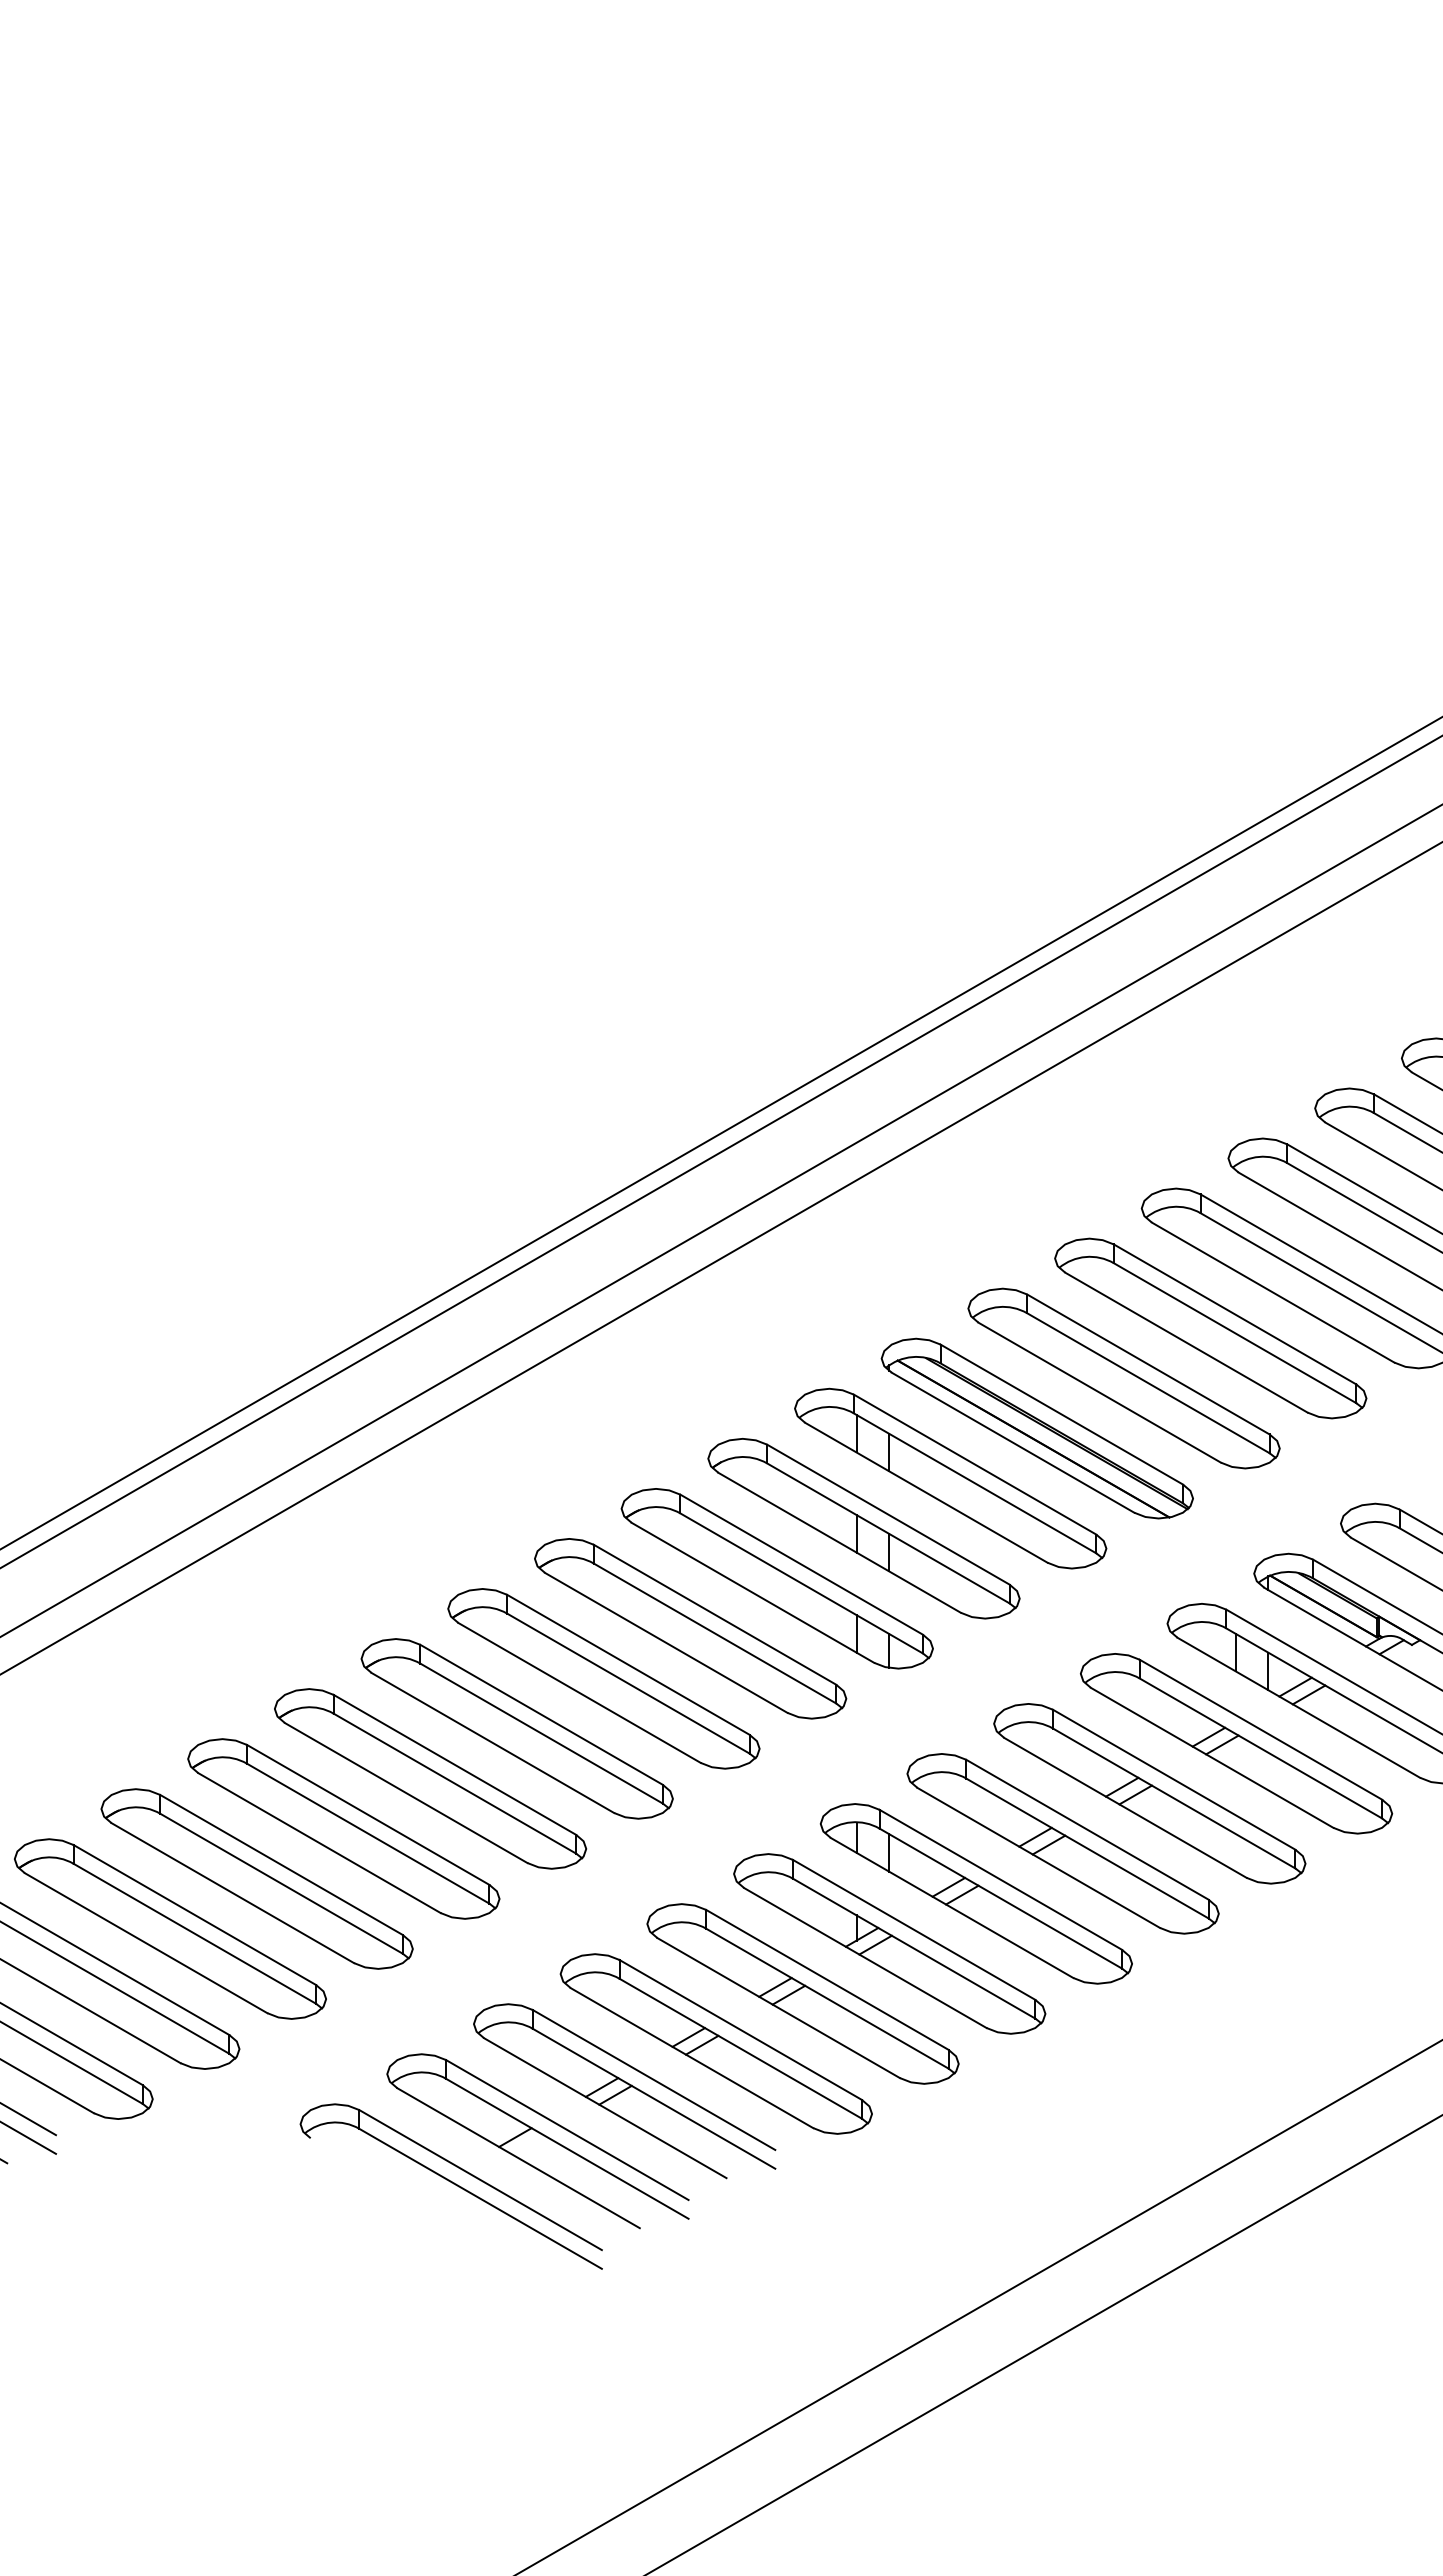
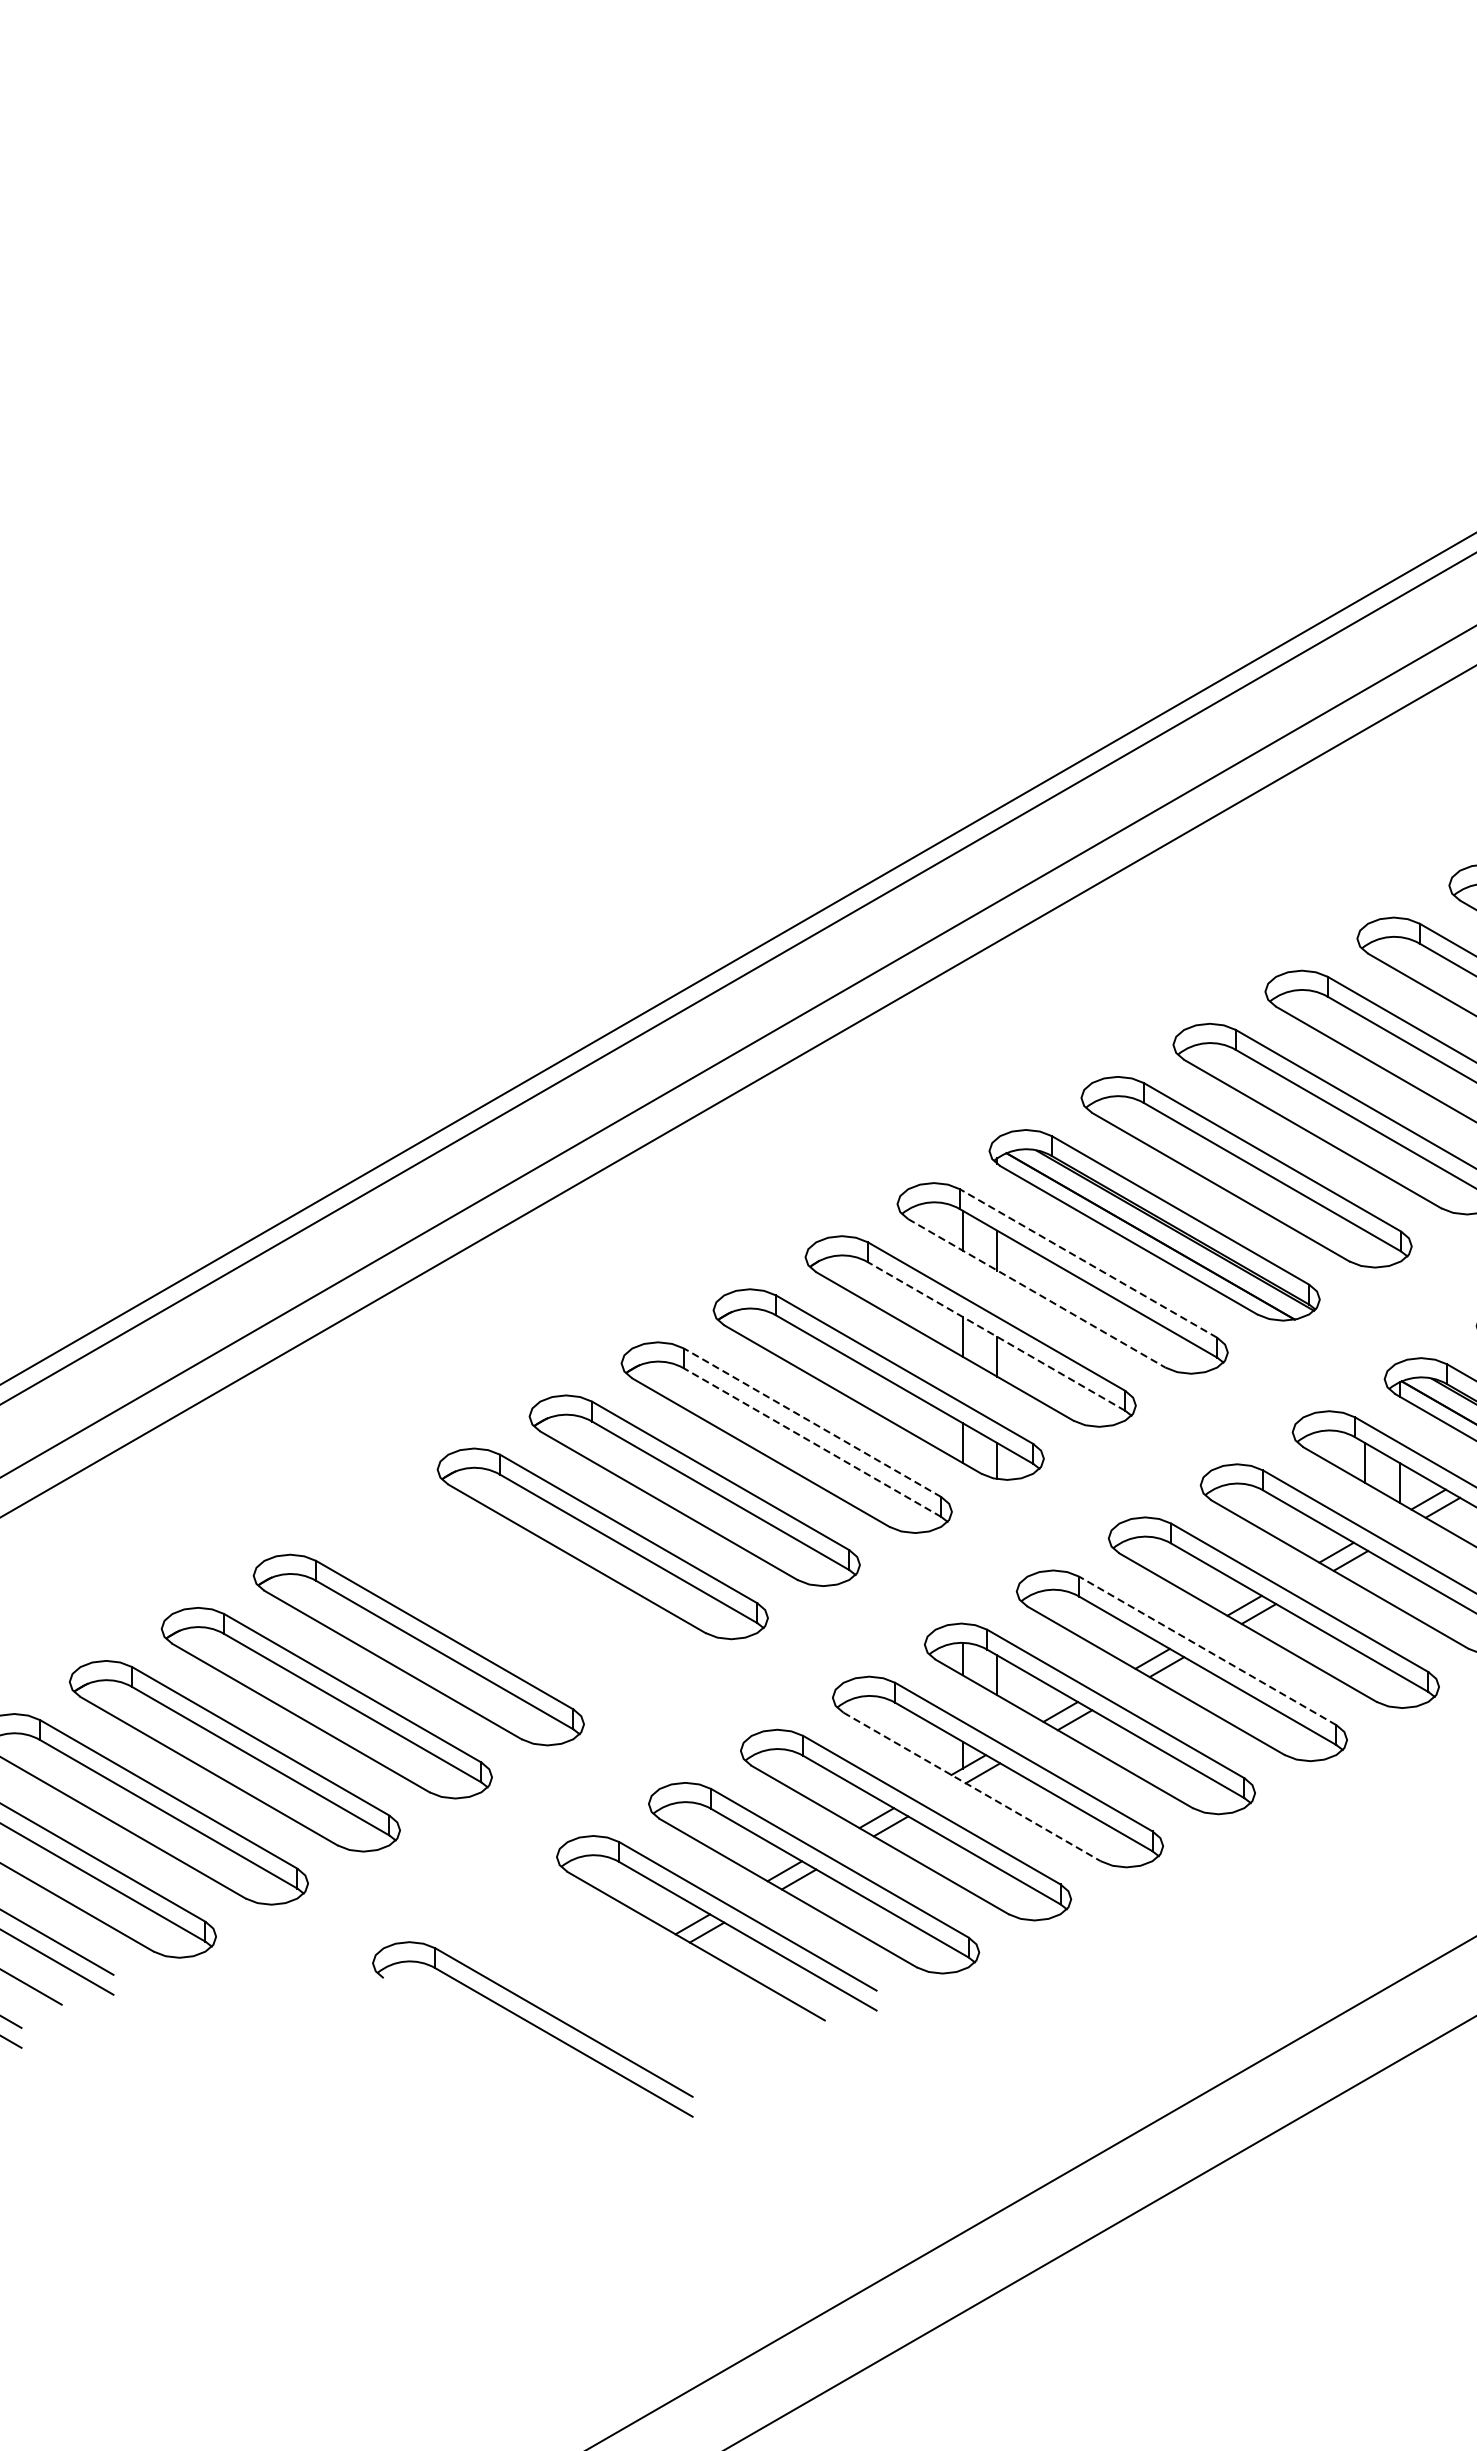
line: (975, 1464) -> (1089, 1263), solid -> dashed
line: (926, 1492) -> (1037, 1293), solid -> dashed
line: (888, 1533) -> (996, 1336), solid -> dashed
line: (715, 1614) -> (813, 1422), solid -> dashed
line: (715, 1633) -> (813, 1442), solid -> dashed
part: (430, 1778) -> (510, 1596), removed
line: (1087, 1829) -> (1207, 1650), solid -> dashed
line: (865, 1958) -> (972, 1787), solid -> dashed
part: (540, 2134) -> (627, 1974), removed

